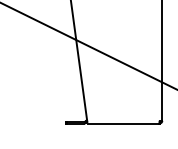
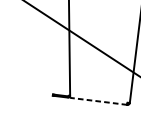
line: (123, 123) -> (98, 101), solid -> dashed

